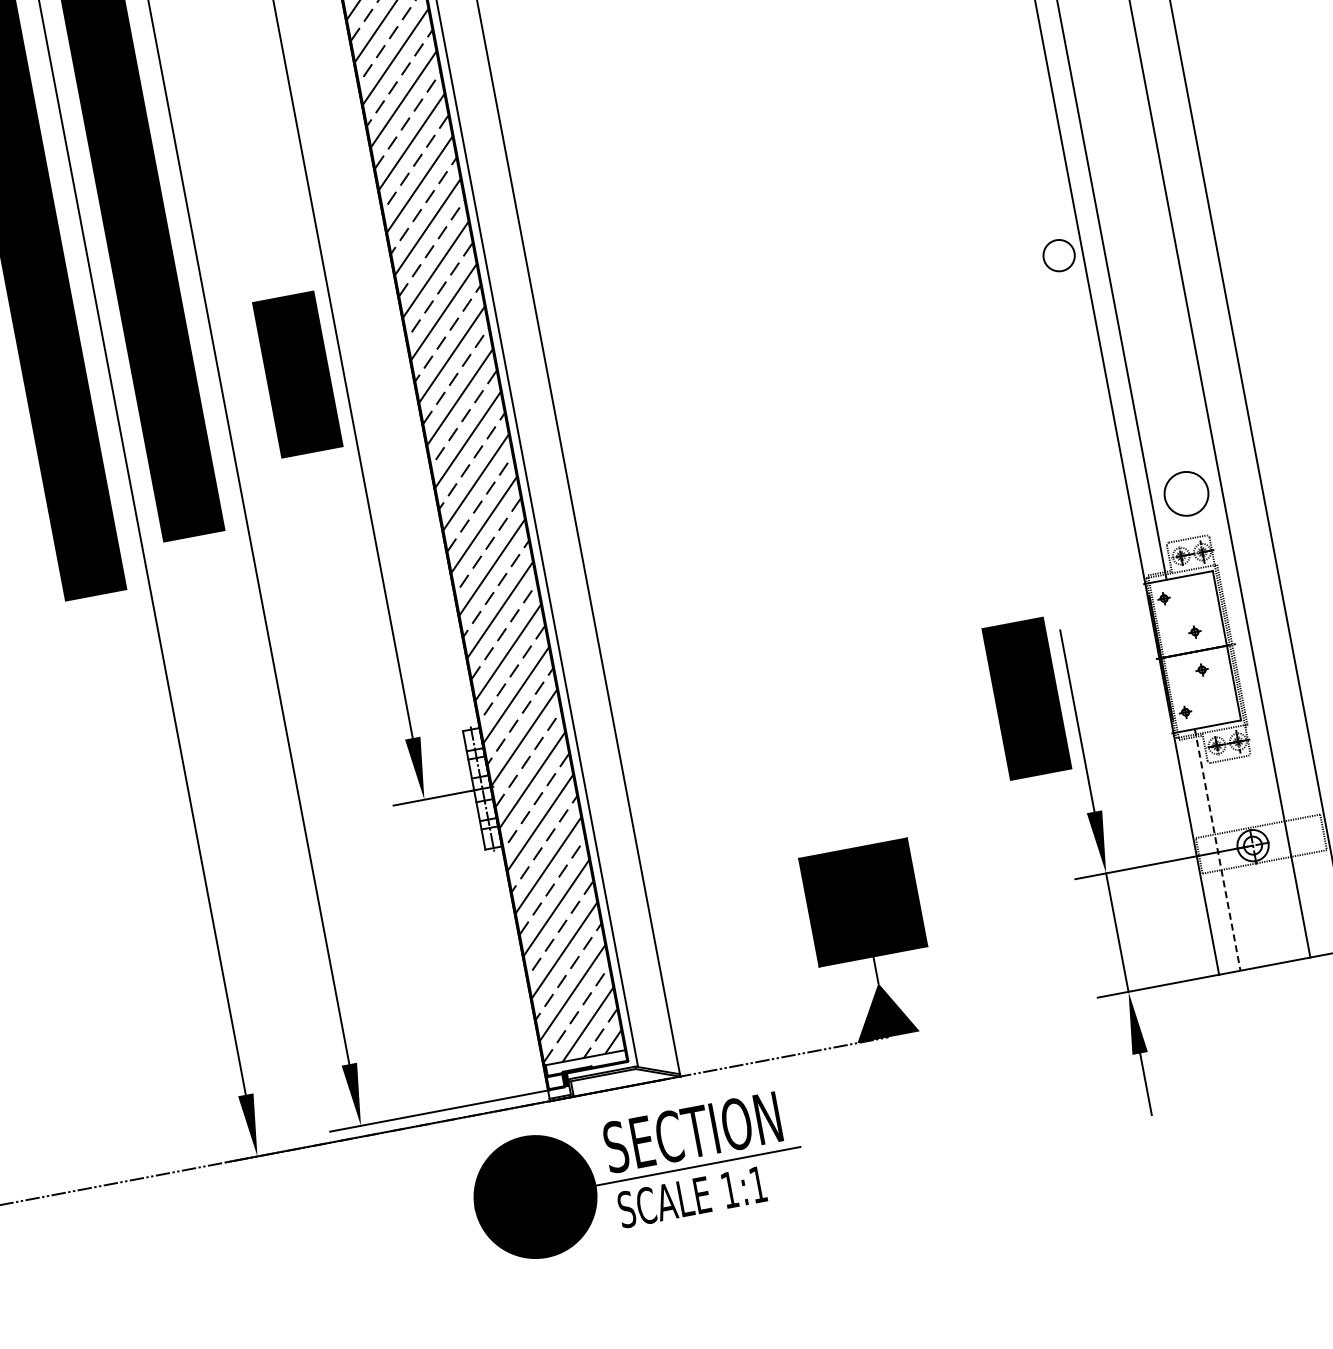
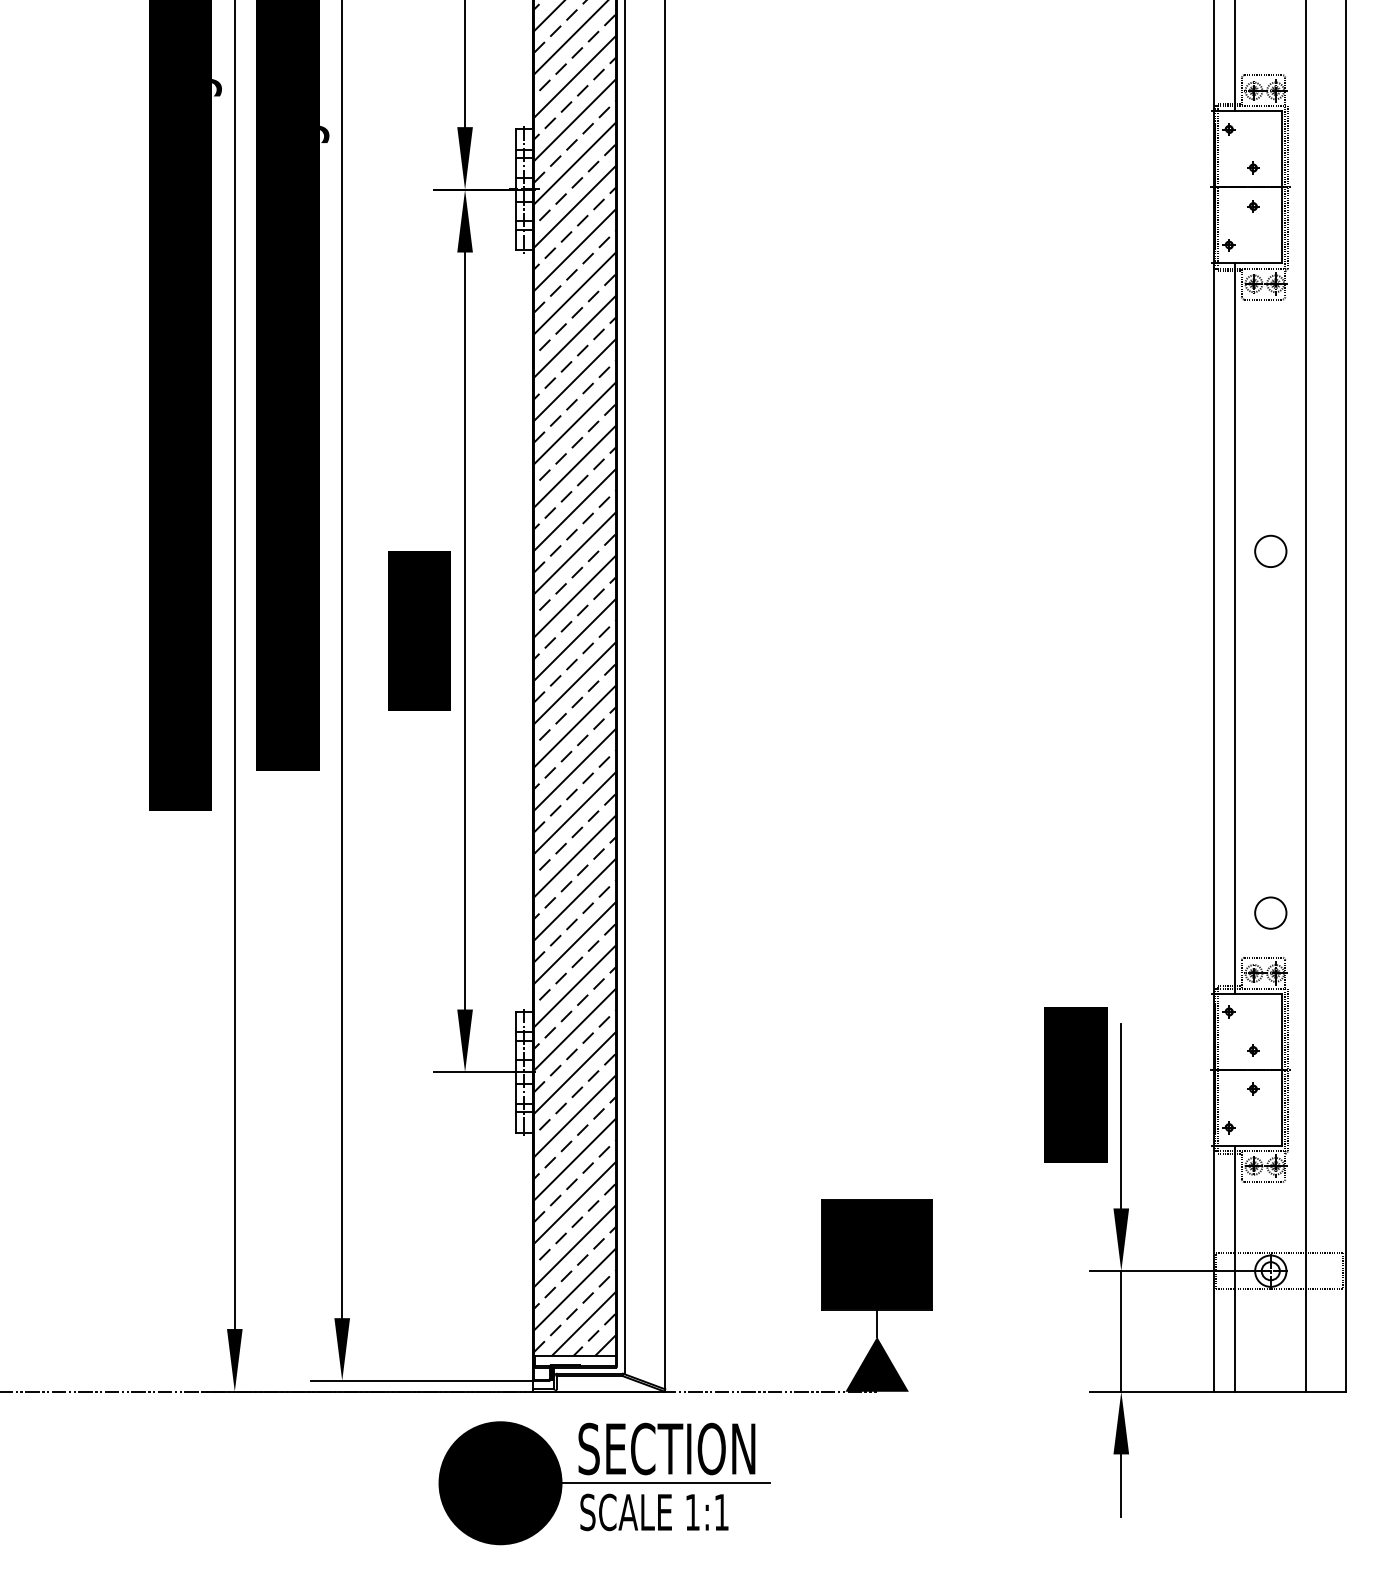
circle: (1058, 254) -> (1270, 550), moved
circle: (1186, 493) -> (1270, 912), size x0.71
line: (1217, 849) -> (1235, 1268), dashed -> solid

